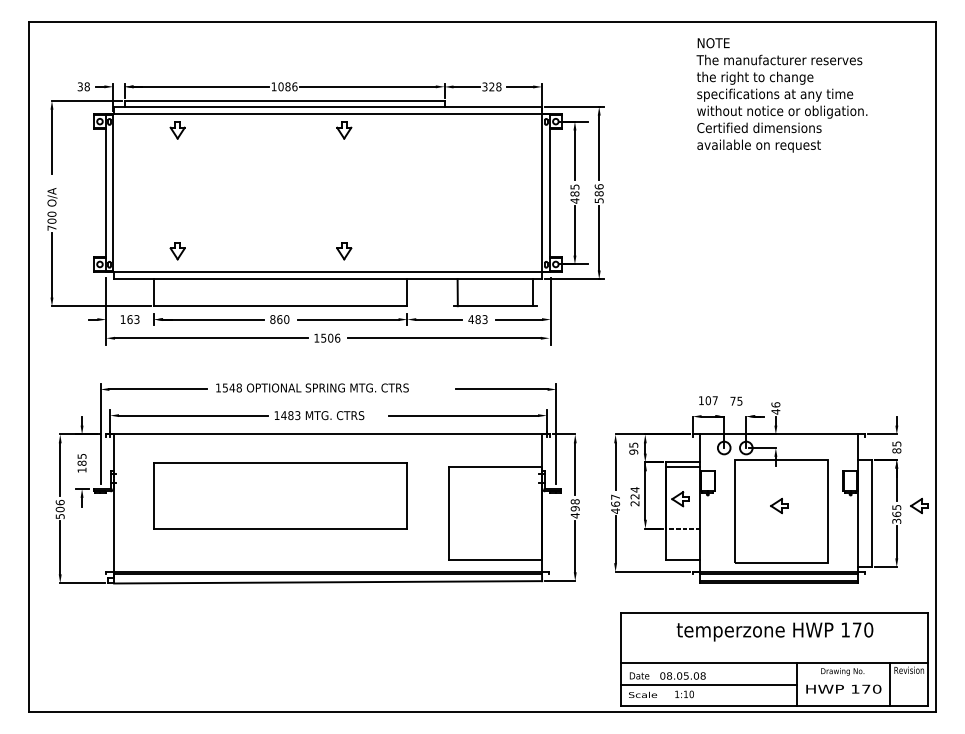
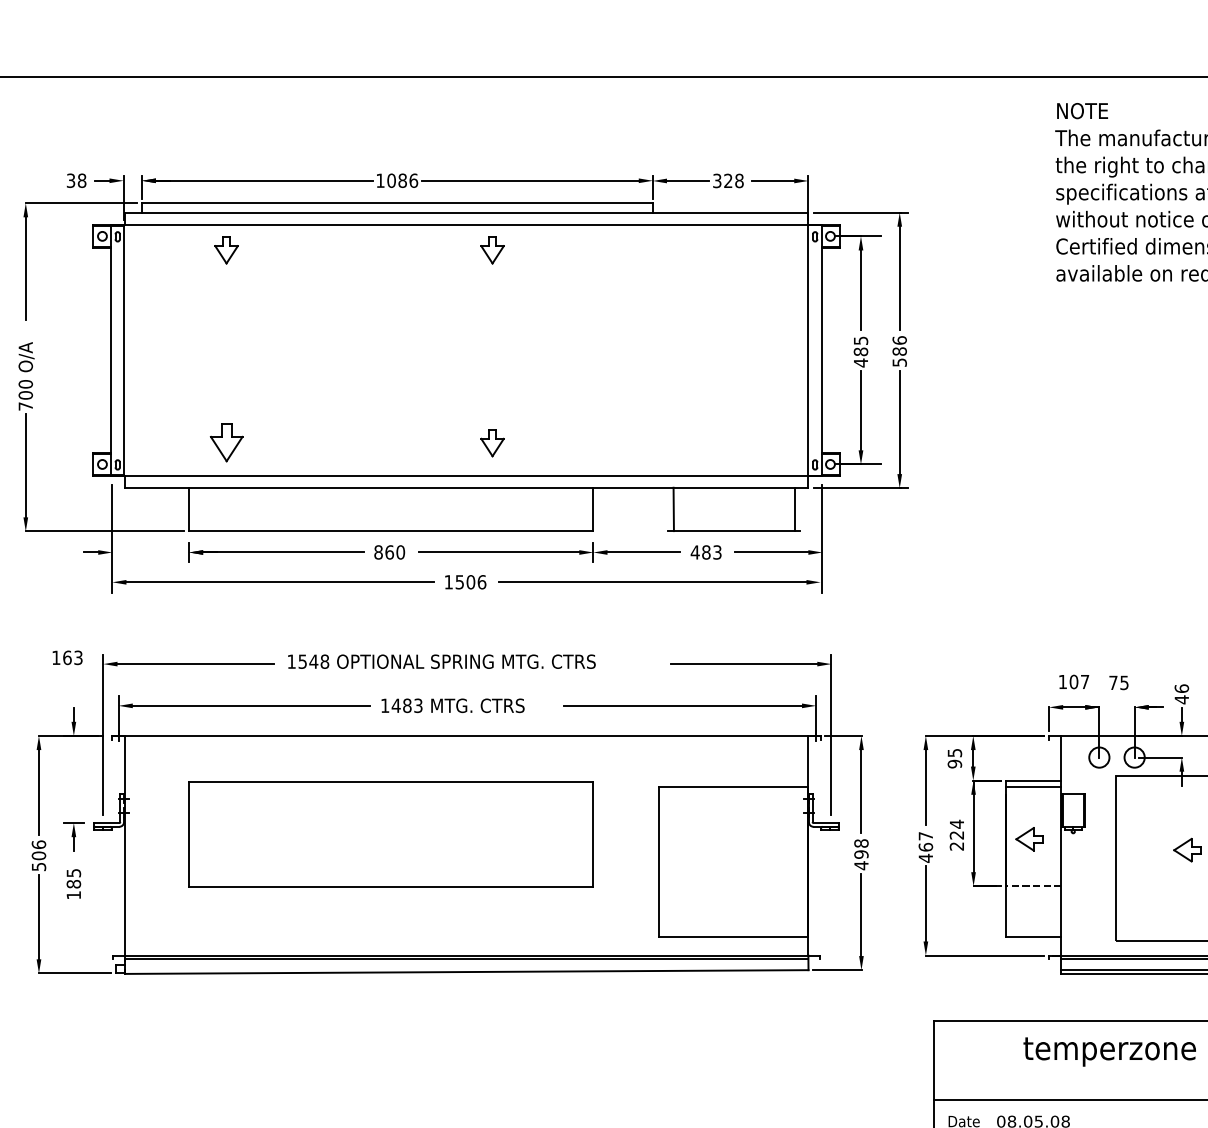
part: (177, 251) -> (226, 443), size x1.4
text: (130, 319) -> (68, 657), moved
text: (81, 463) -> (72, 884), moved

